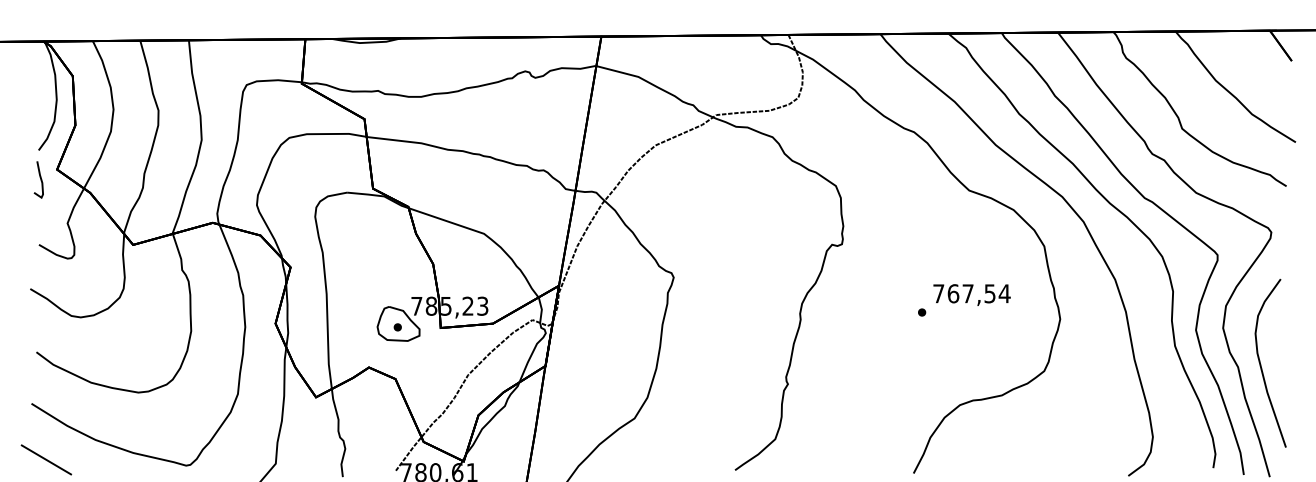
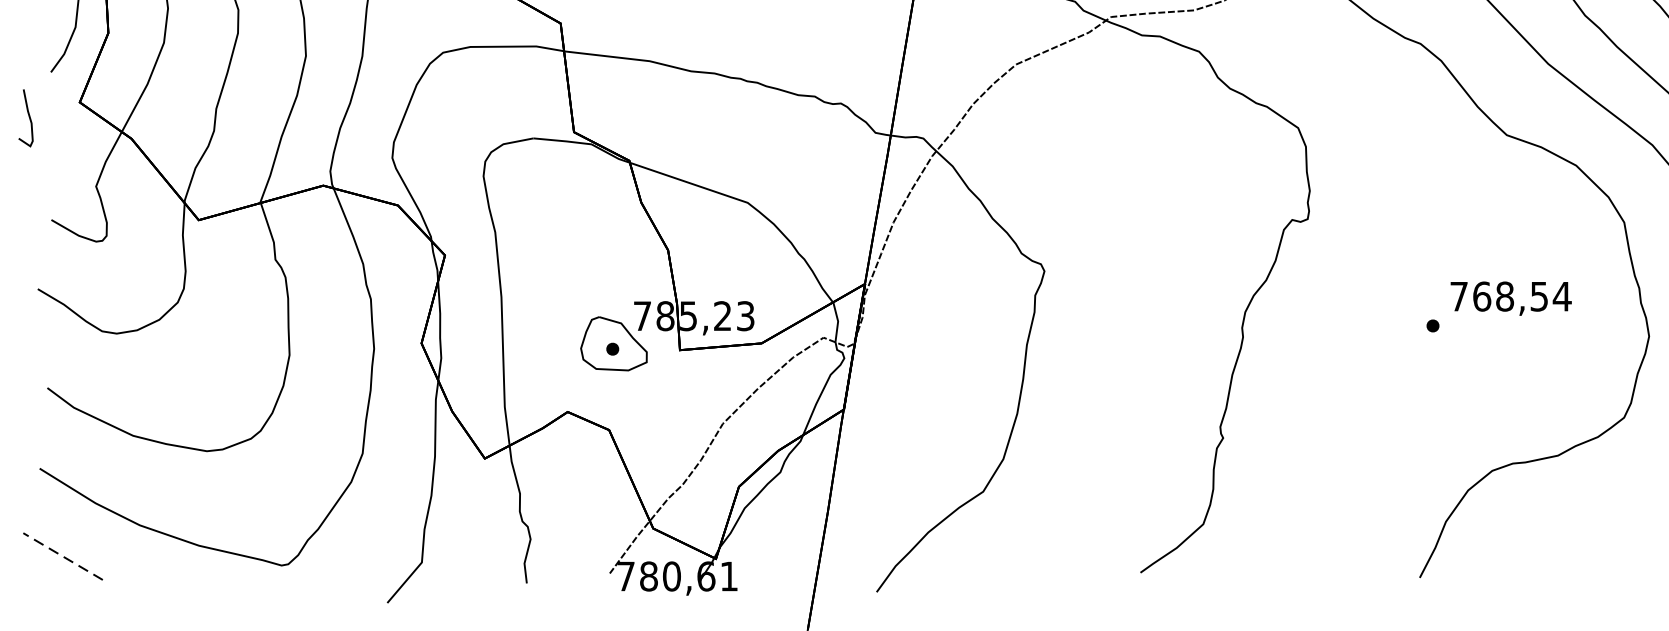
curve: (40, 179) -> (28, 117), moved
text: (967, 293) -> (1504, 296), 767,54 -> 768,54
line: (46, 459) -> (63, 555), solid -> dashed

